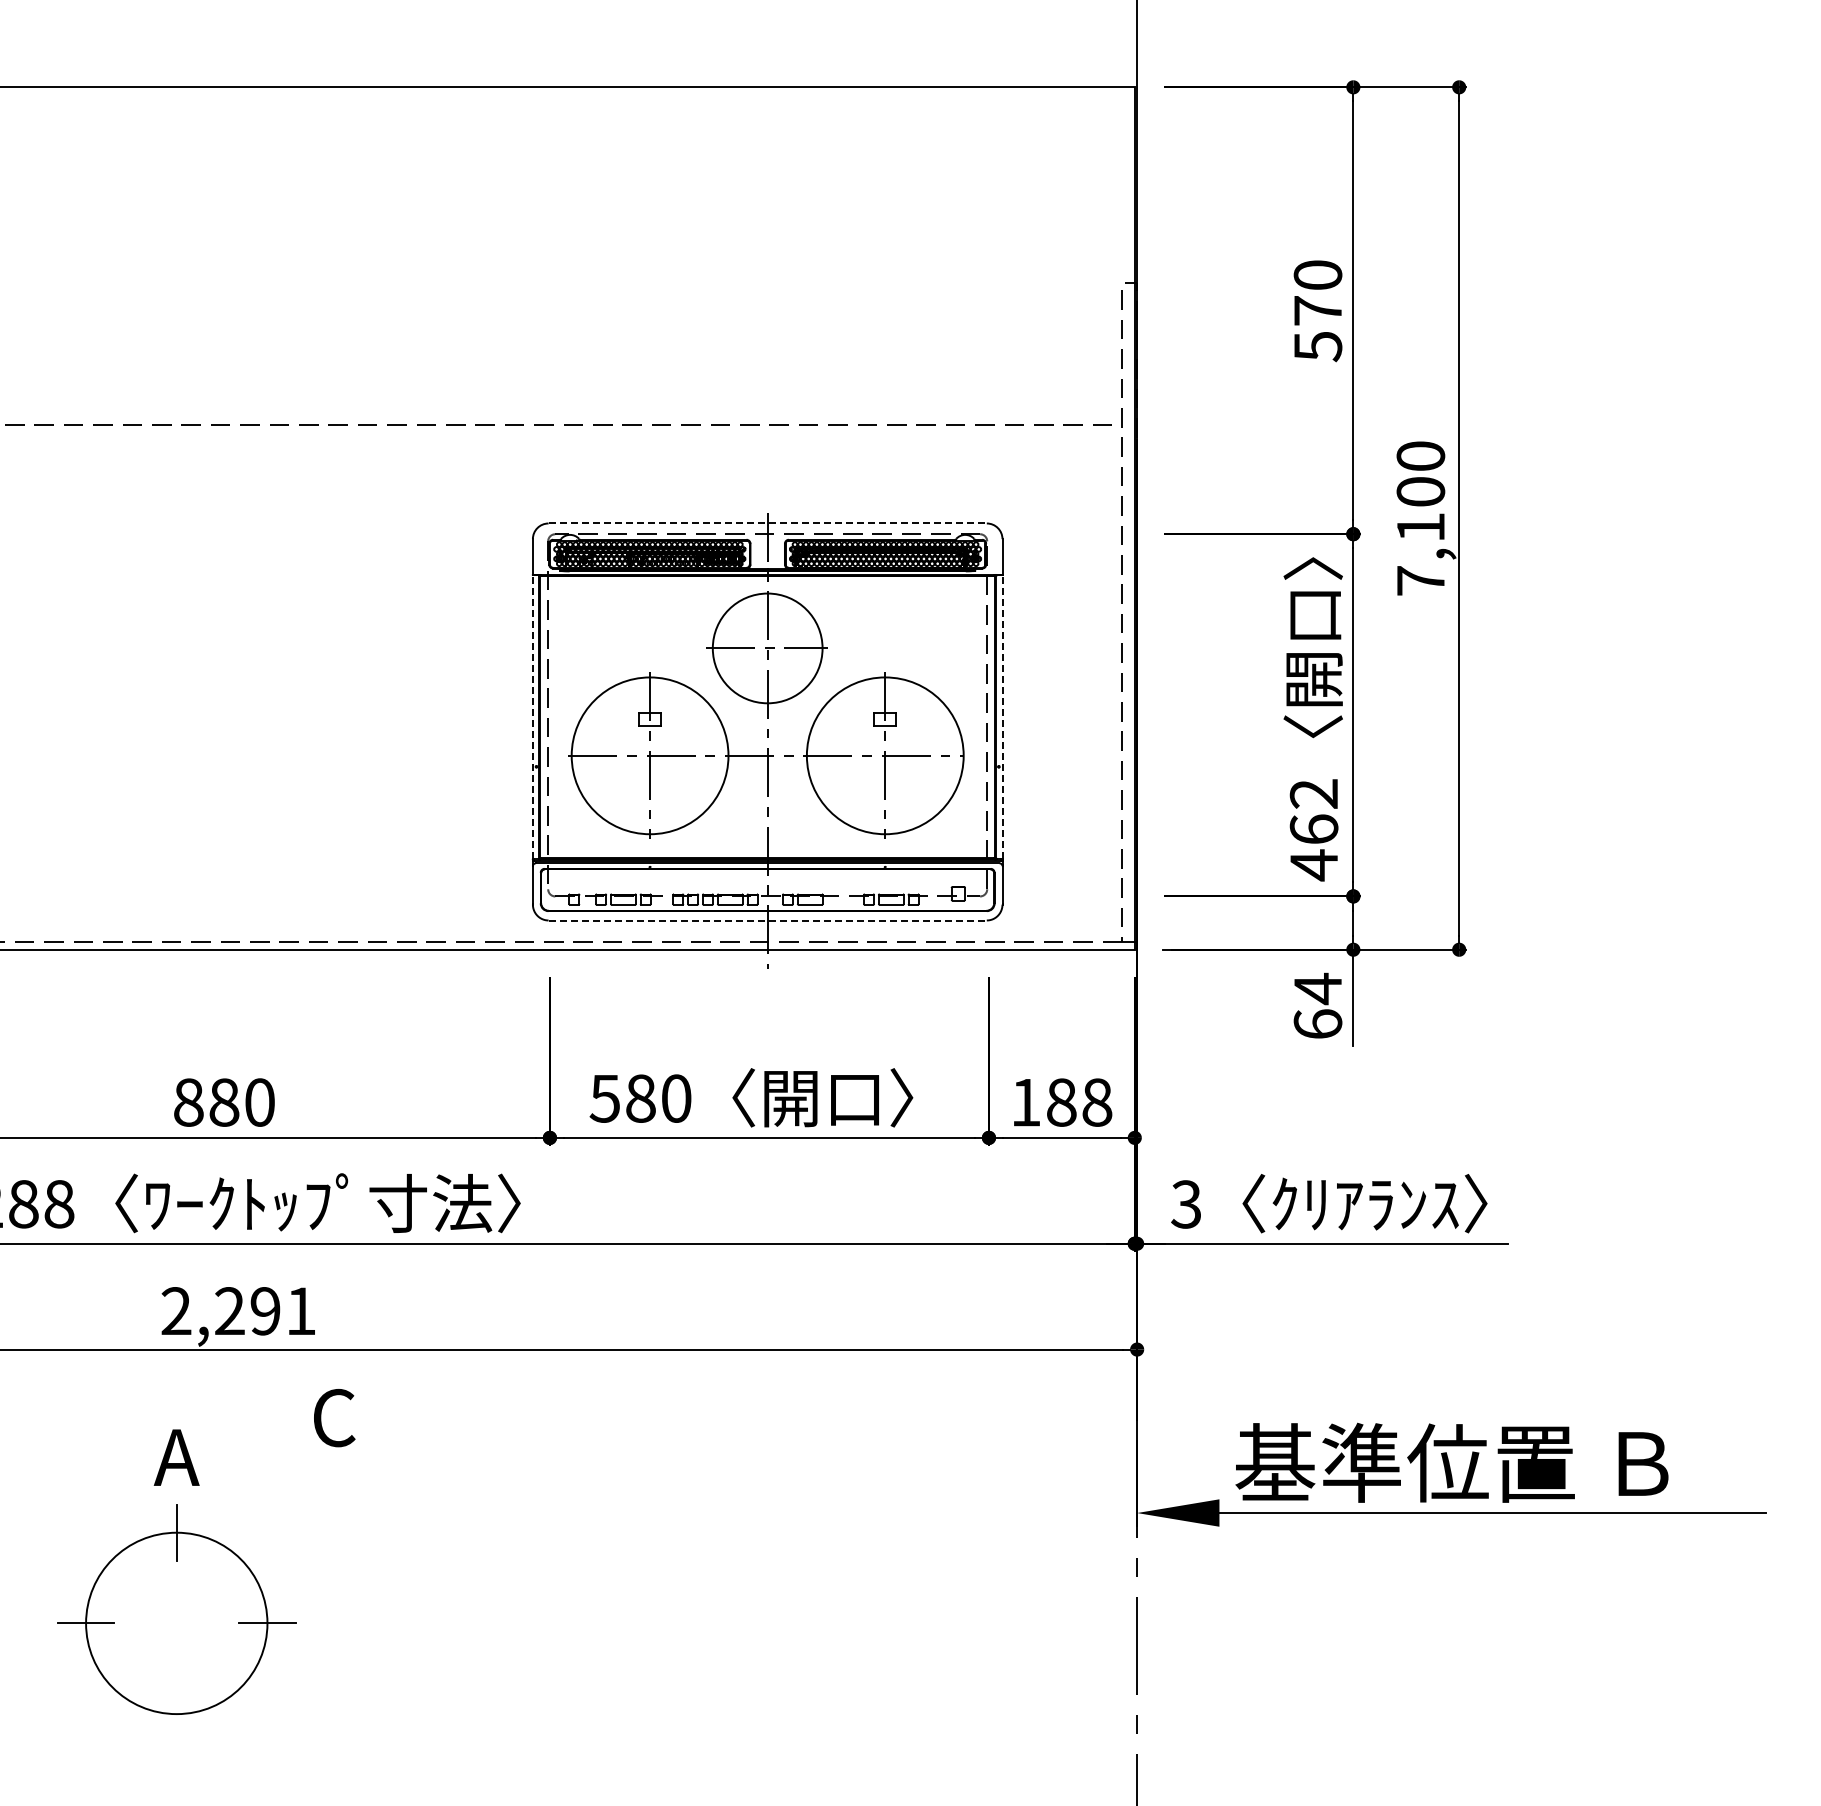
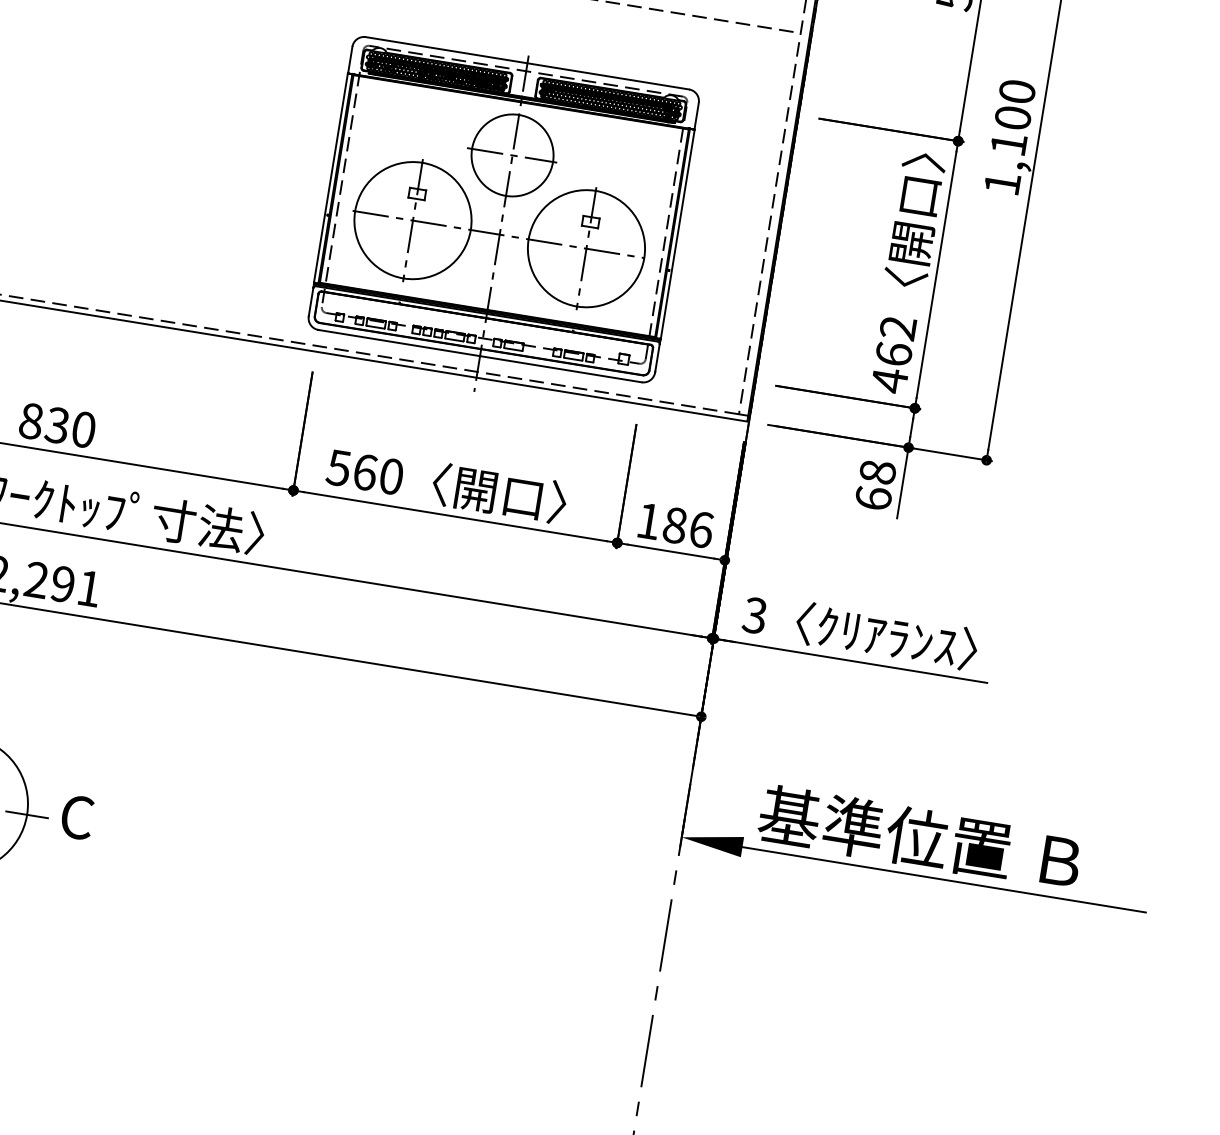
line: (768, 523) -> (528, 63), dashed -> solid
text: (1420, 580) -> (1002, 183), 7,100 -> 1,100
line: (532, 717) -> (330, 178), dashed -> solid
line: (1002, 717) -> (677, 234), dashed -> solid
line: (768, 920) -> (480, 356), dashed -> solid
text: (1317, 988) -> (877, 471), 64 -> 68
text: (641, 1098) -> (365, 472), 580 -> 560
text: (223, 1102) -> (56, 425), 880 -> 830
text: (1097, 1102) -> (701, 529), 188 -> 186
text: (334, 1418) -> (77, 817), moved

